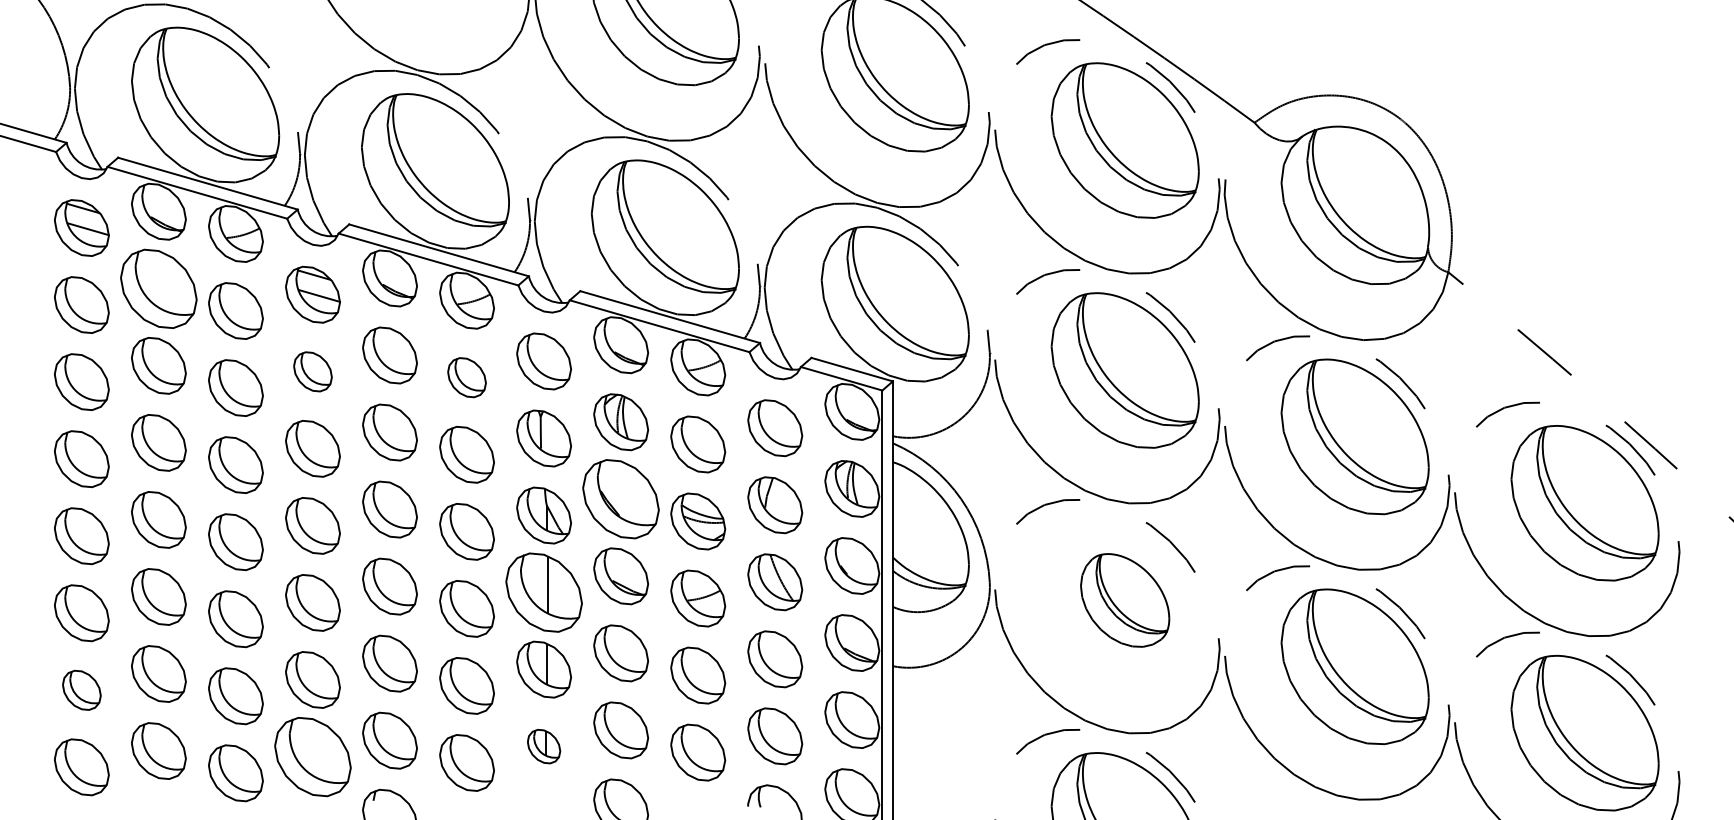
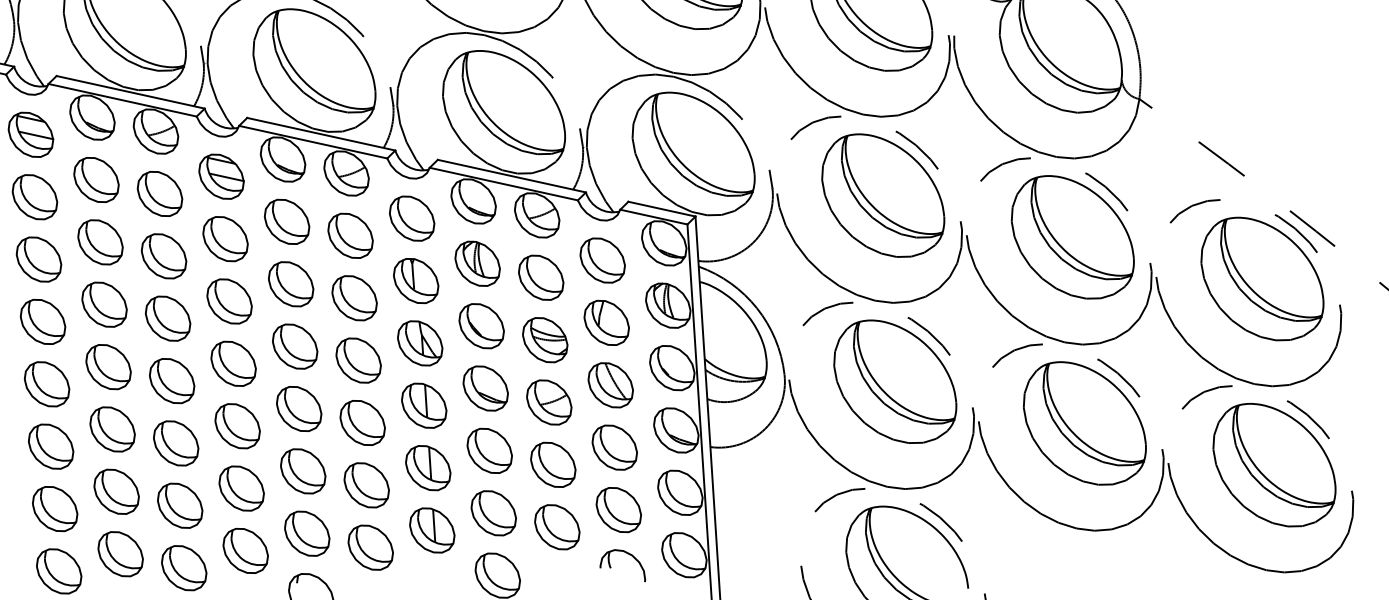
part: (158, 288) -> (96, 179), size x0.71
part: (312, 371) -> (225, 238), size x1.43
part: (466, 377) -> (350, 235), size x1.43
part: (621, 499) -> (481, 326), size x0.71
part: (543, 592) -> (423, 405), size x0.71
part: (1124, 600) -> (894, 381), size x1.67
part: (81, 690) -> (54, 509), size x1.43
part: (543, 746) -> (431, 530), size x1.67
part: (312, 756) -> (245, 550), size x0.71

